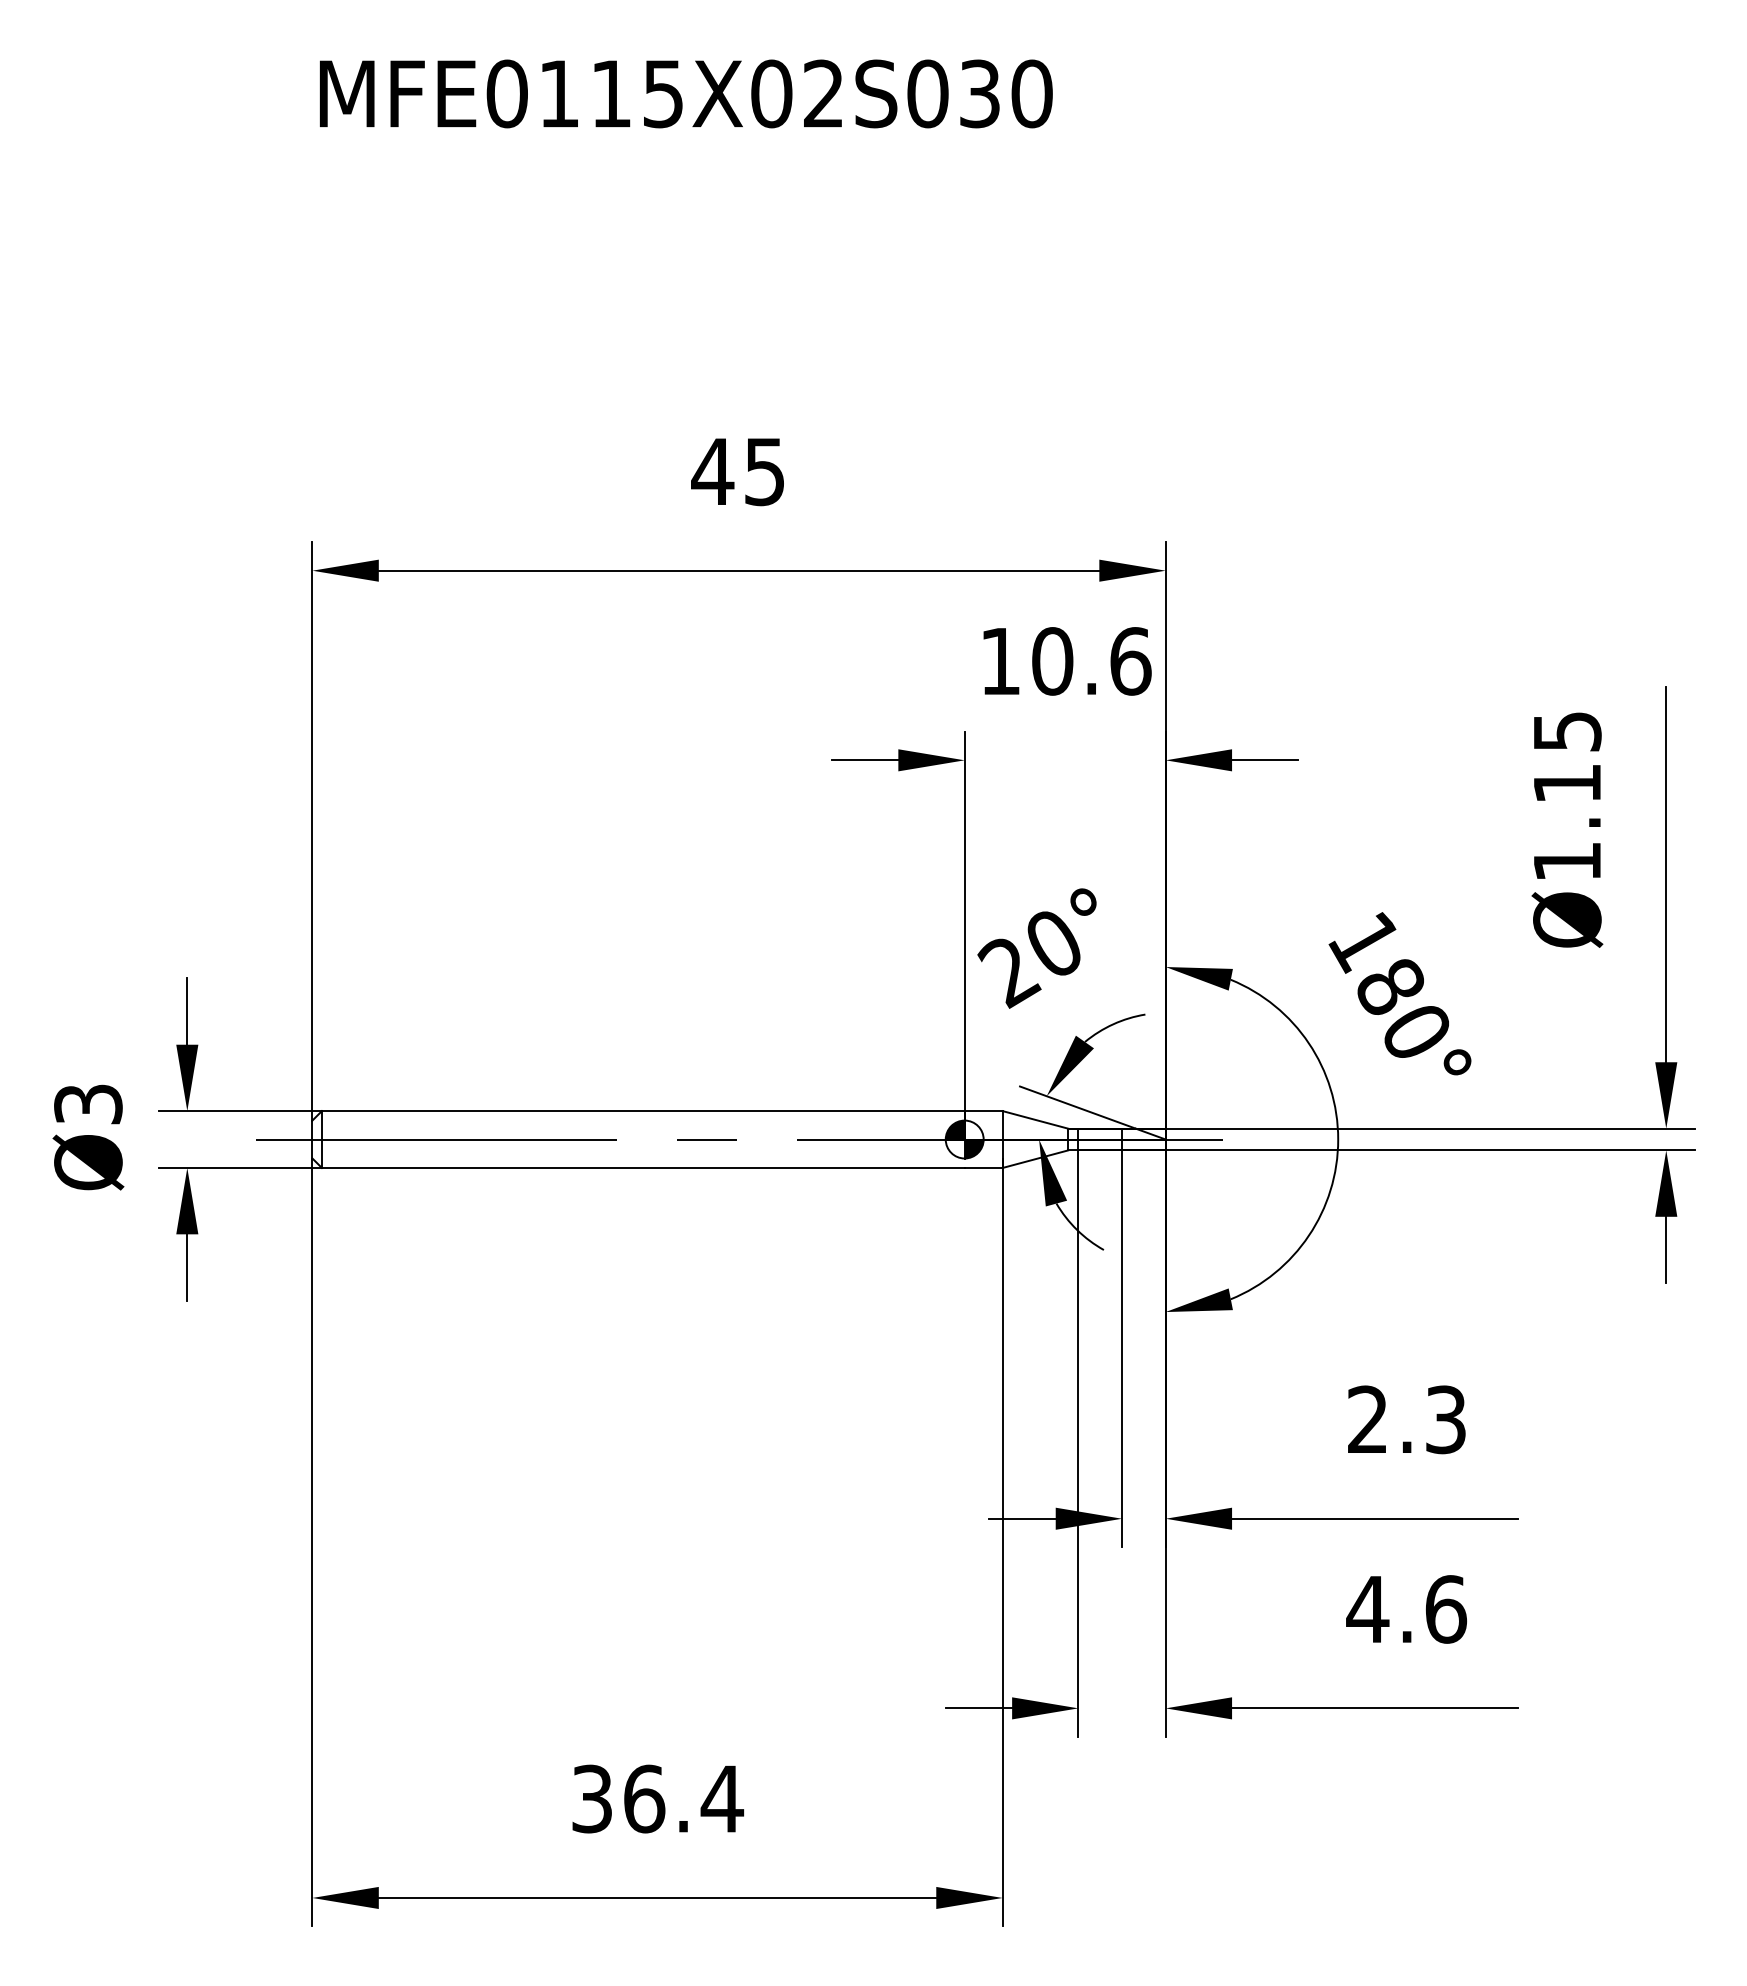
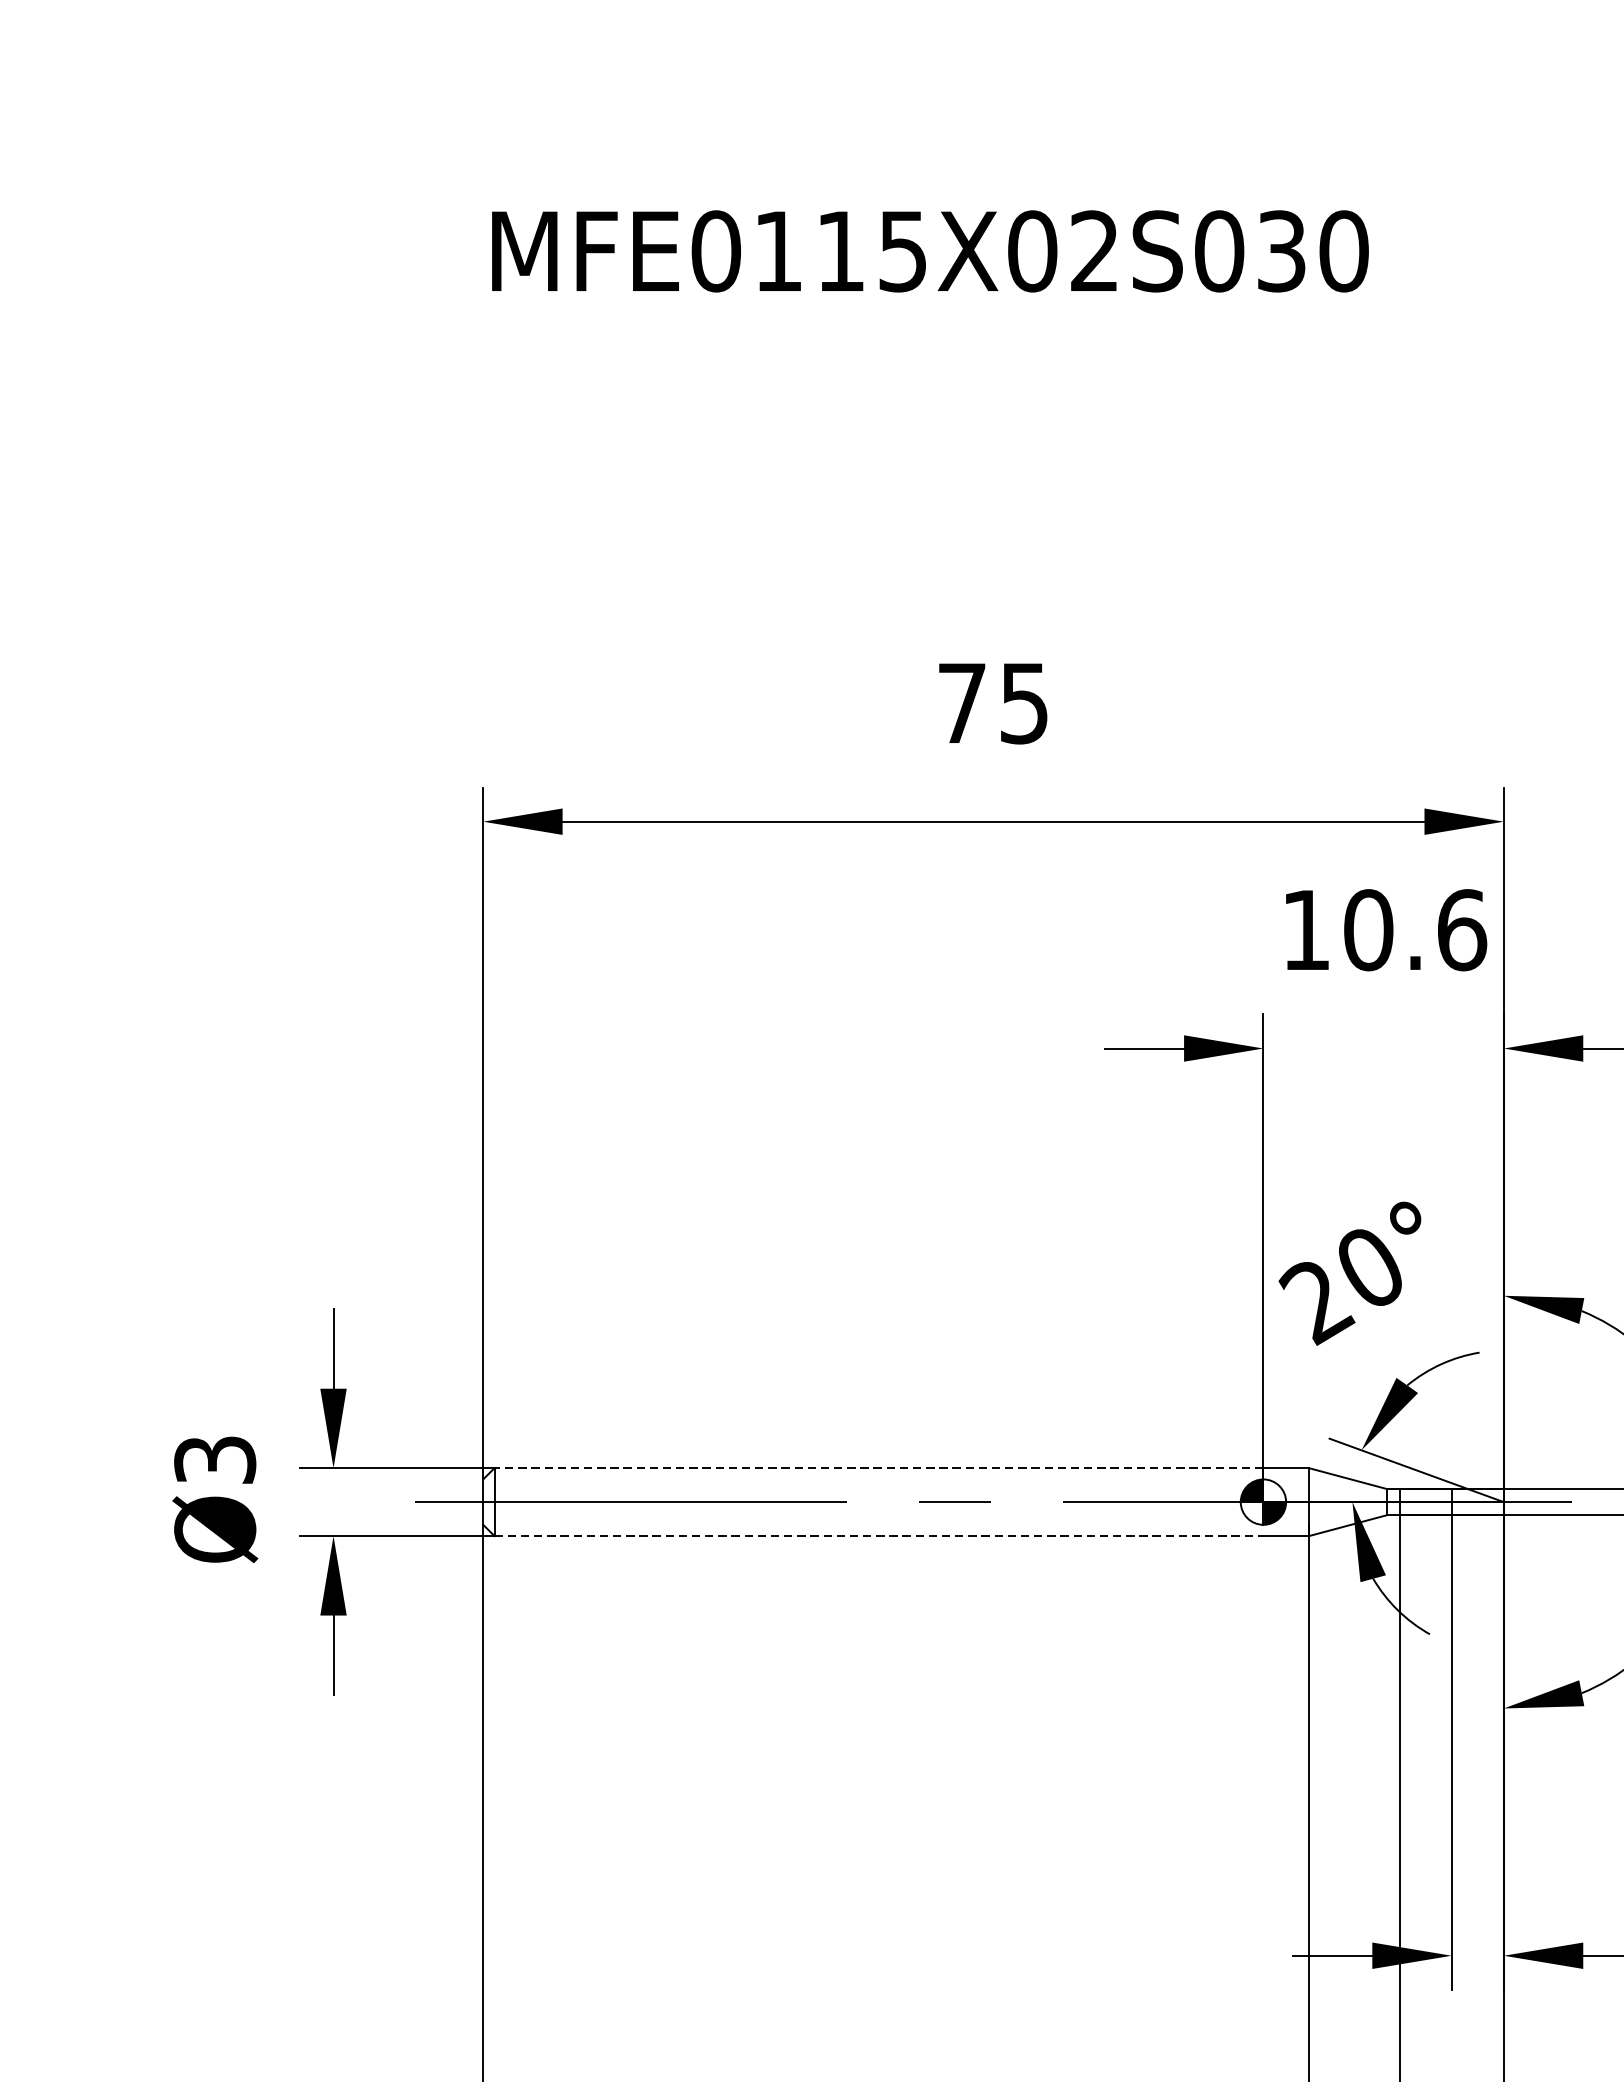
text: (712, 471) -> (961, 703), 45 -> 75
line: (642, 1111) -> (878, 1468), solid -> dashed
line: (643, 1167) -> (879, 1535), solid -> dashed

